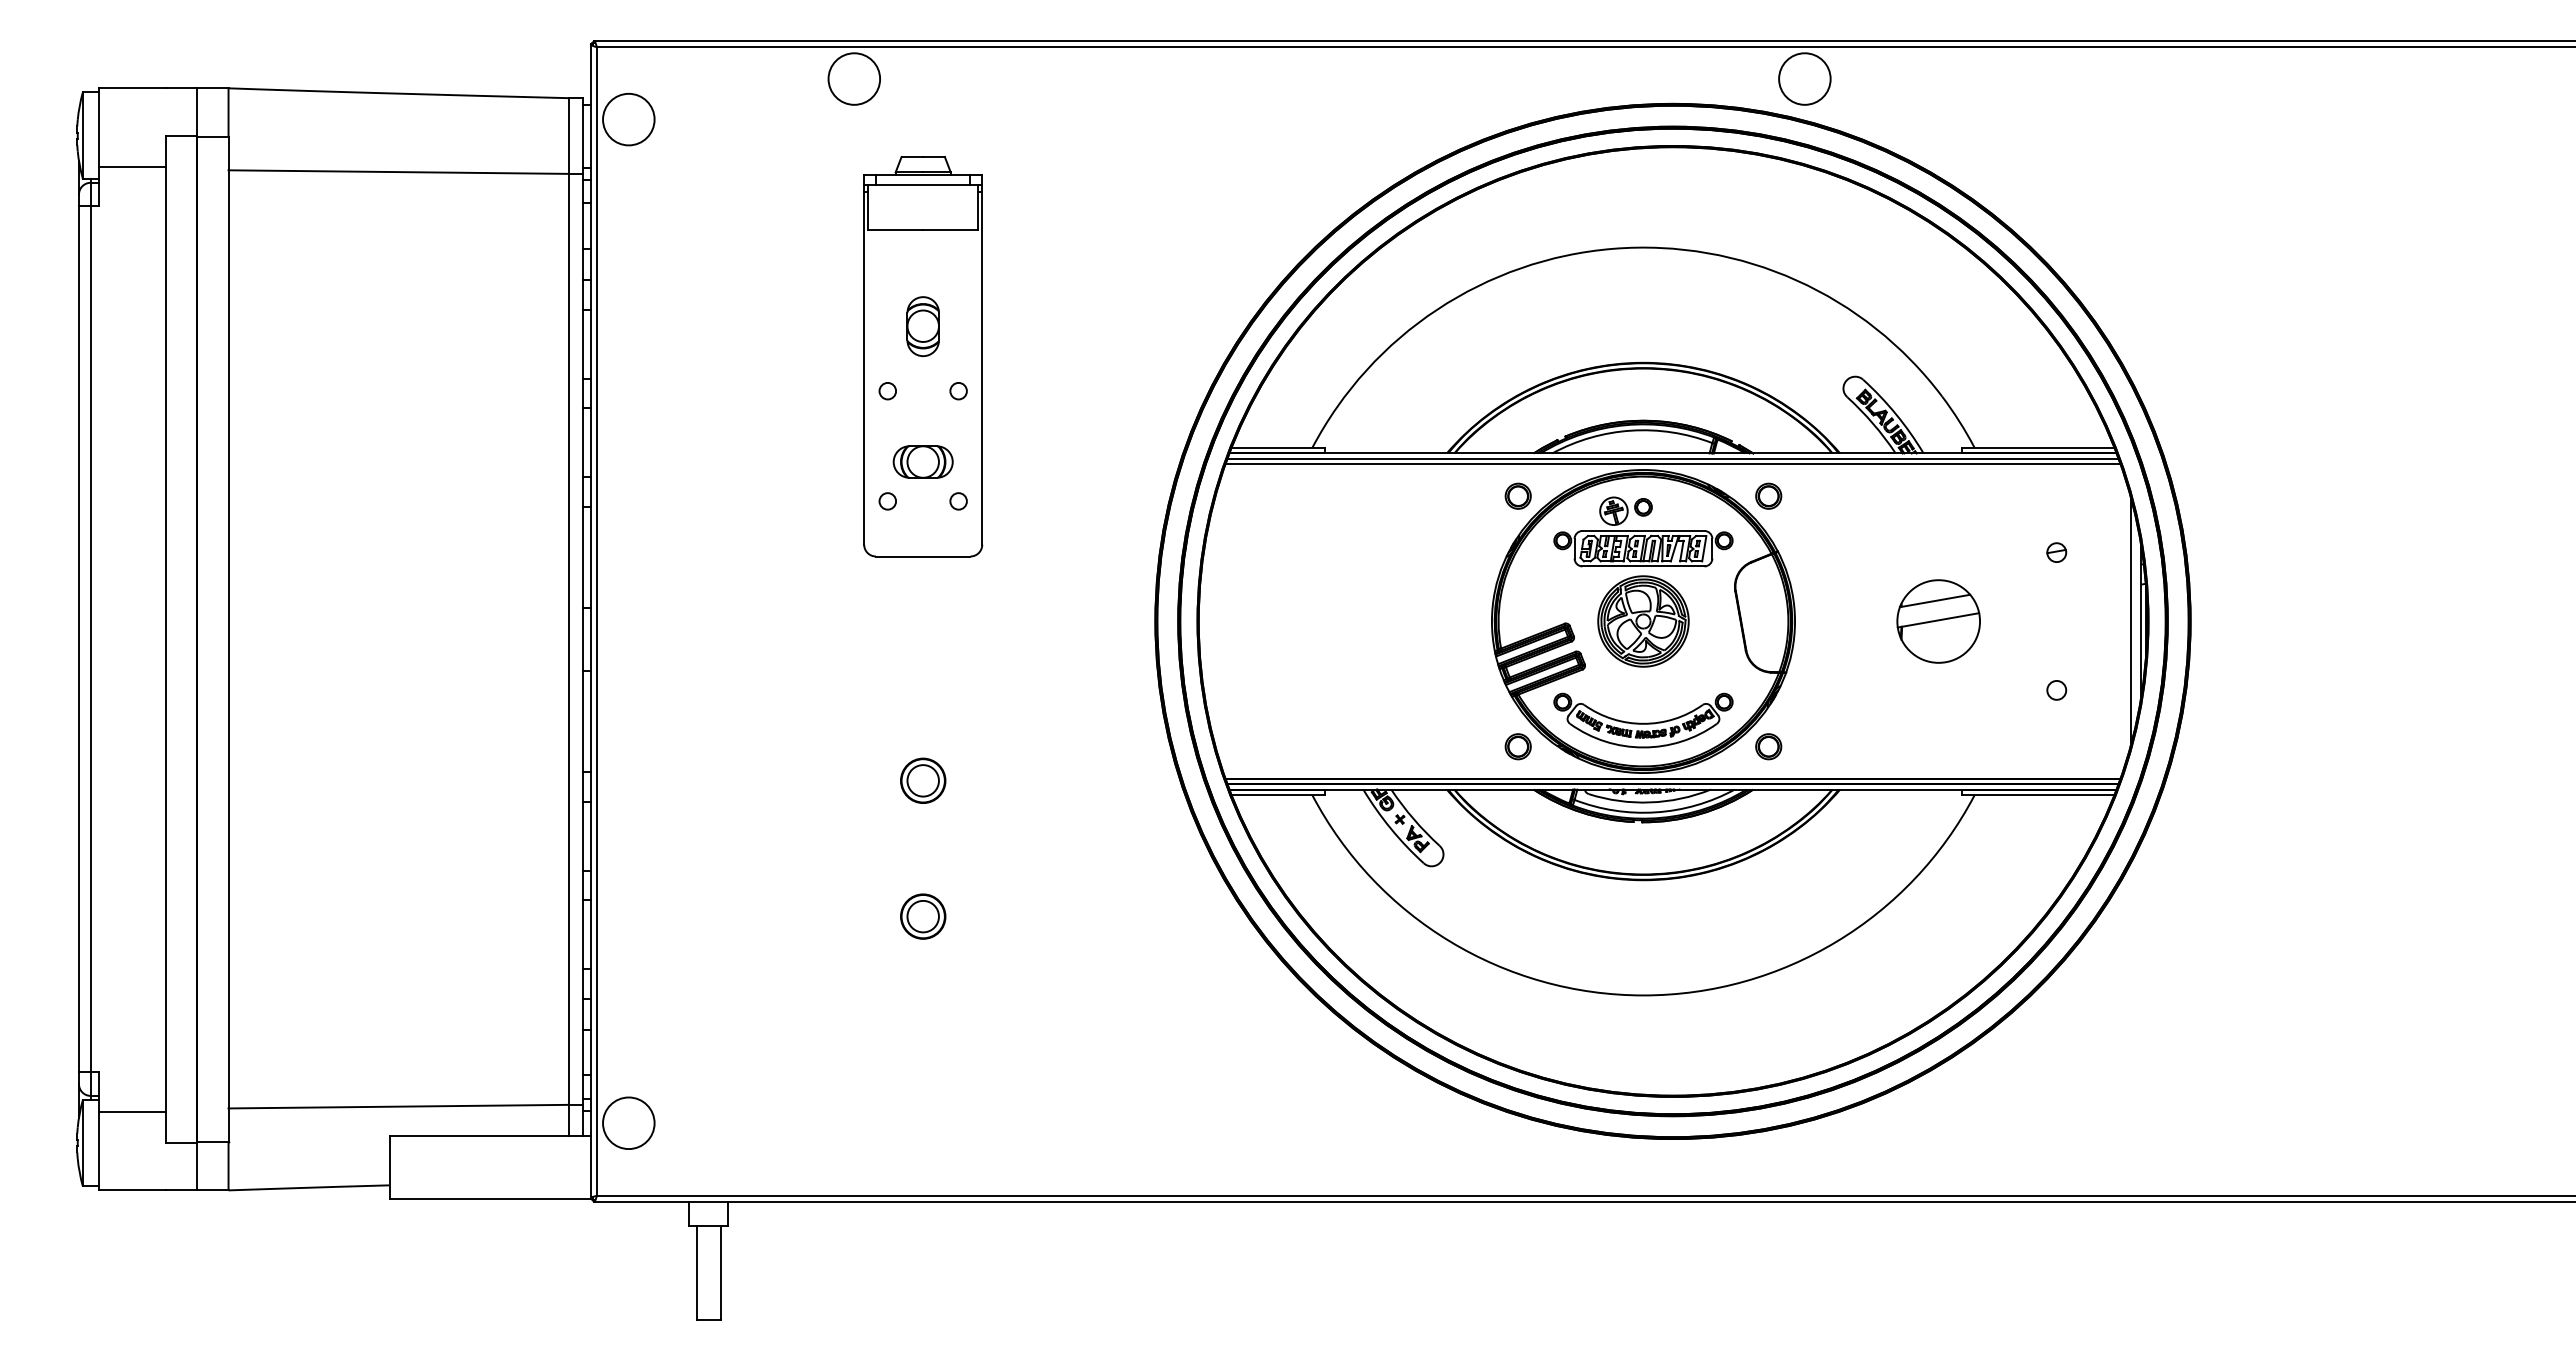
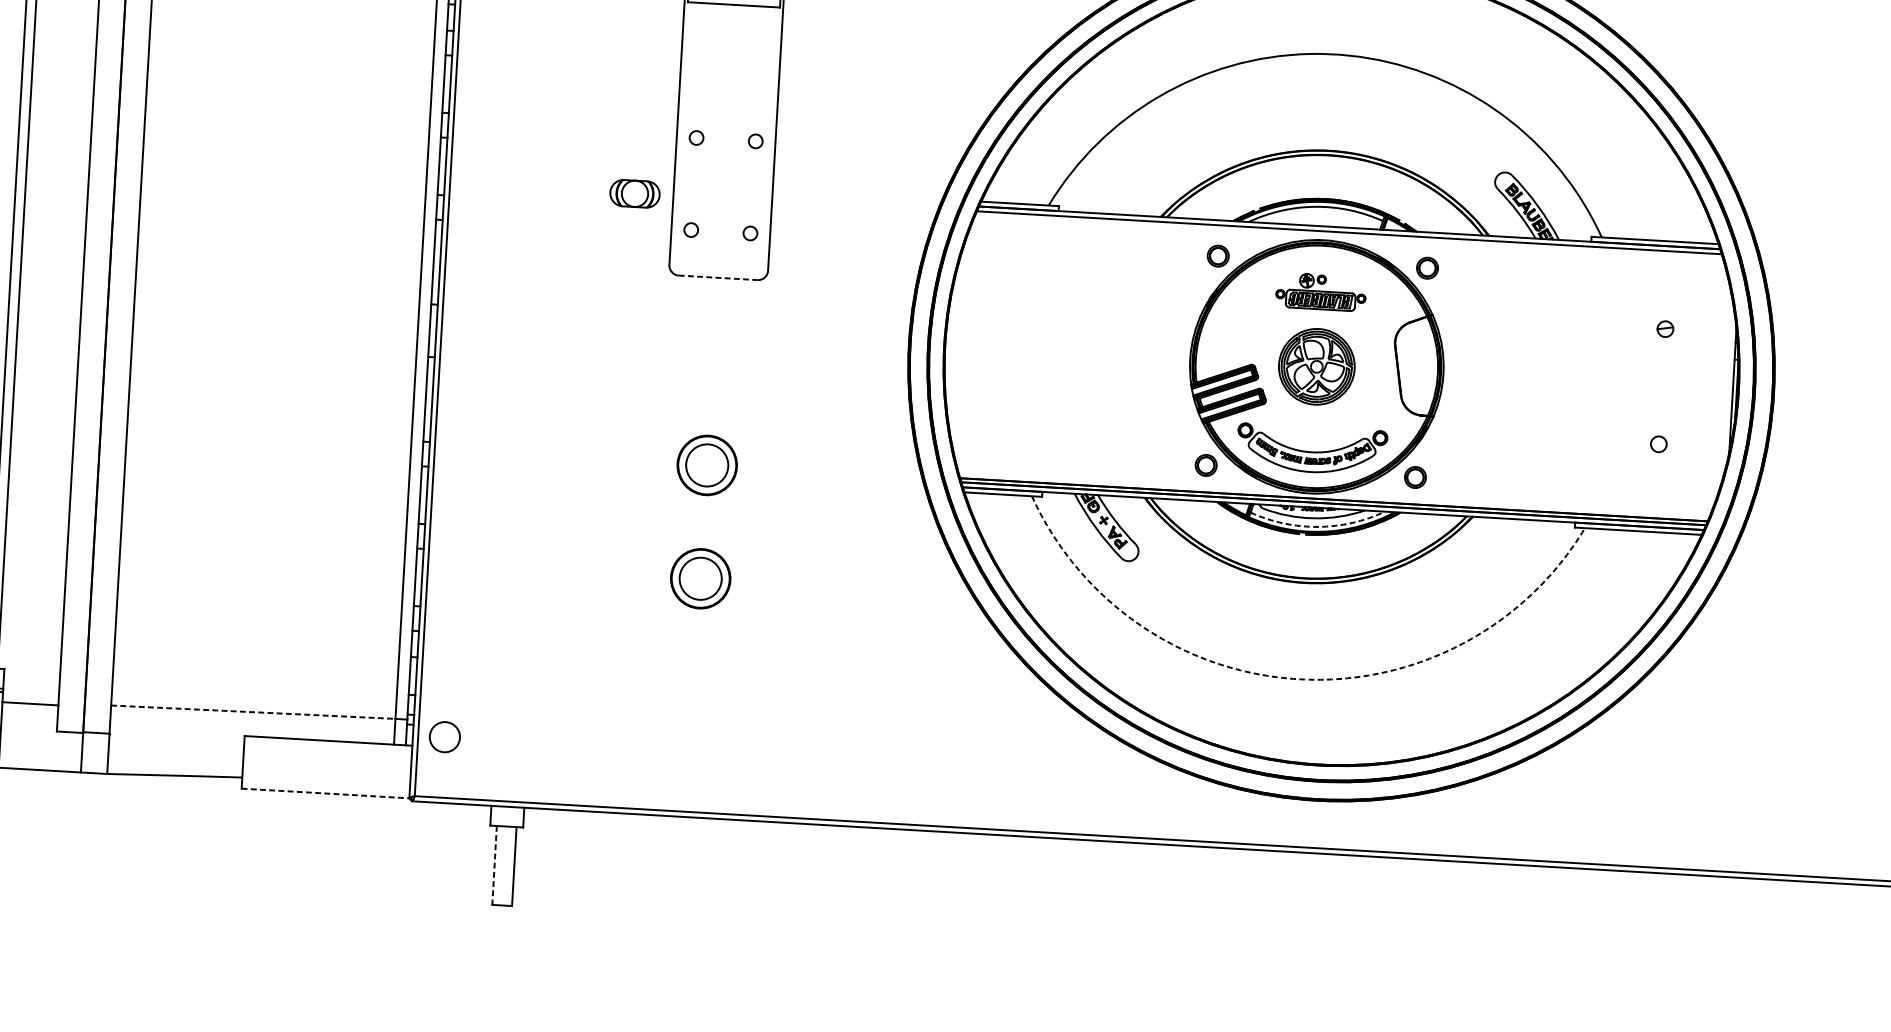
part: (922, 326) -> (728, 85), removed
part: (922, 461) -> (634, 193), moved
line: (1672, 464) -> (1348, 237), removed
part: (1643, 531) -> (1321, 291), size x0.6
line: (923, 556) -> (718, 277), solid -> dashed
part: (1938, 621) -> (1563, 381), removed
line: (2130, 621) -> (1723, 390), removed
part: (923, 780) -> (707, 464), size x1.6
arc: (1655, 812) -> (1317, 526), solid -> dashed
part: (923, 916) -> (701, 578), size x1.6
arc: (1643, 995) -> (1298, 679), solid -> dashed
line: (399, 1106) -> (254, 712), solid -> dashed
circle: (628, 1123) -> (444, 737), size x0.7
line: (490, 1198) -> (325, 793), solid -> dashed
line: (696, 1273) -> (494, 865), solid -> dashed

